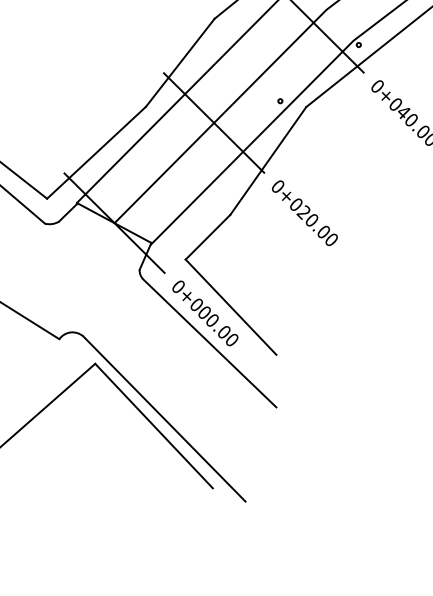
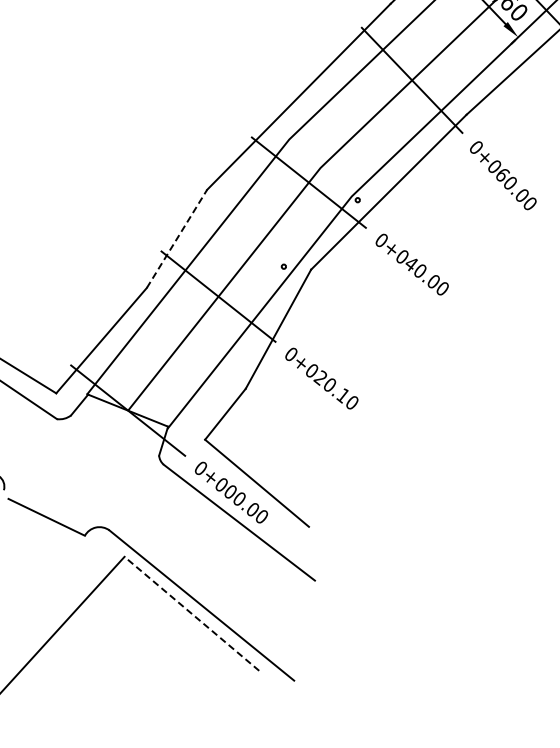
line: (179, 62) -> (176, 238), solid -> dashed
text: (322, 231) -> (342, 395), 0+020.00 -> 0+020.10
line: (153, 425) -> (191, 613), solid -> dashed

